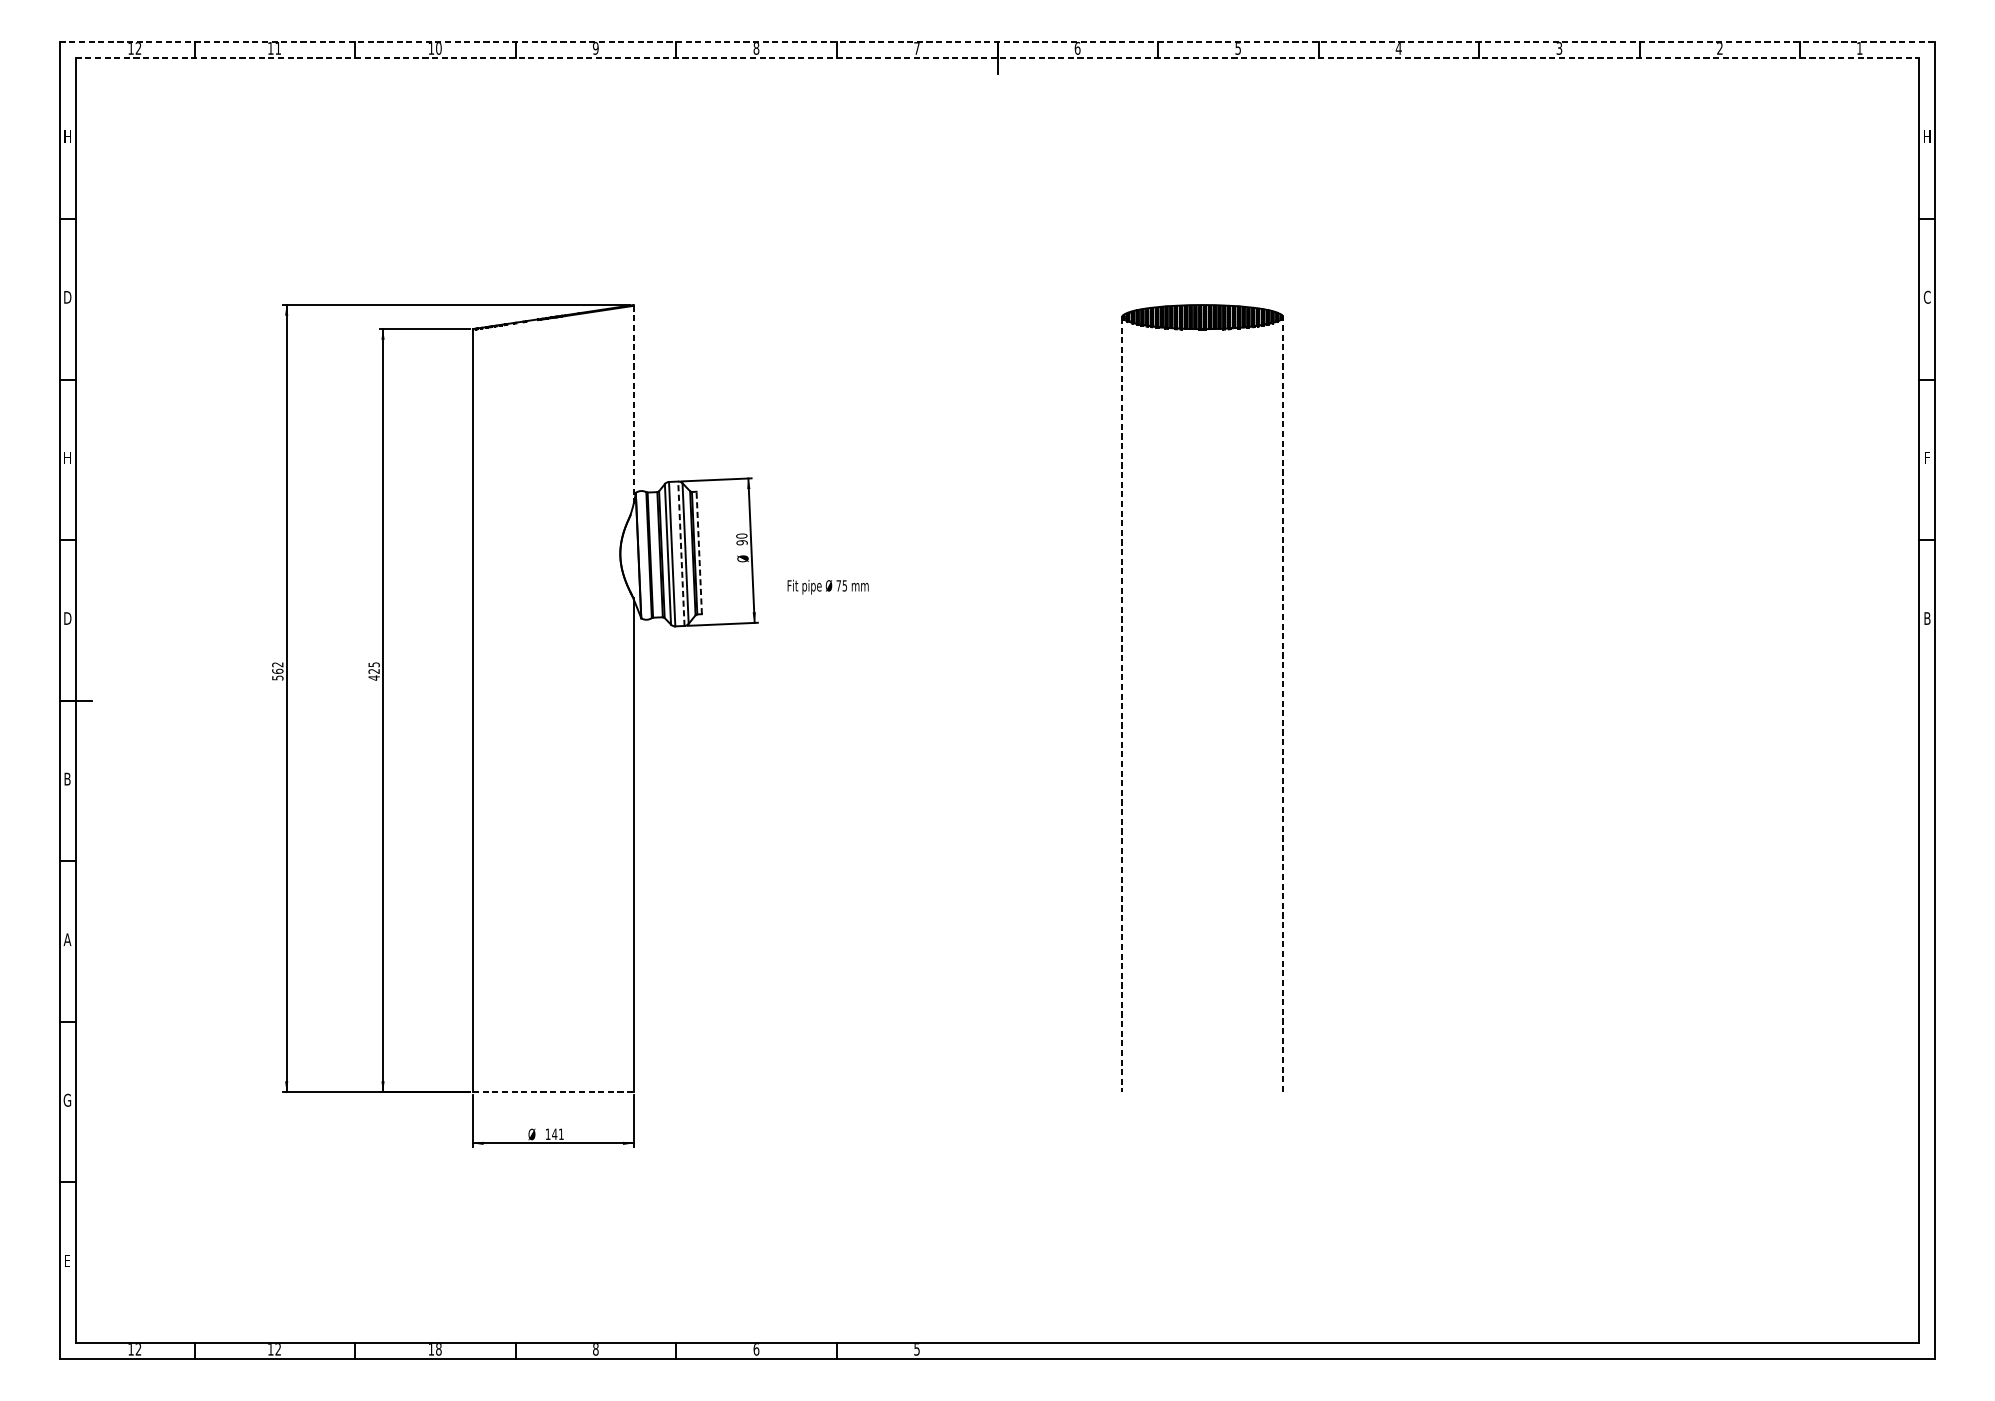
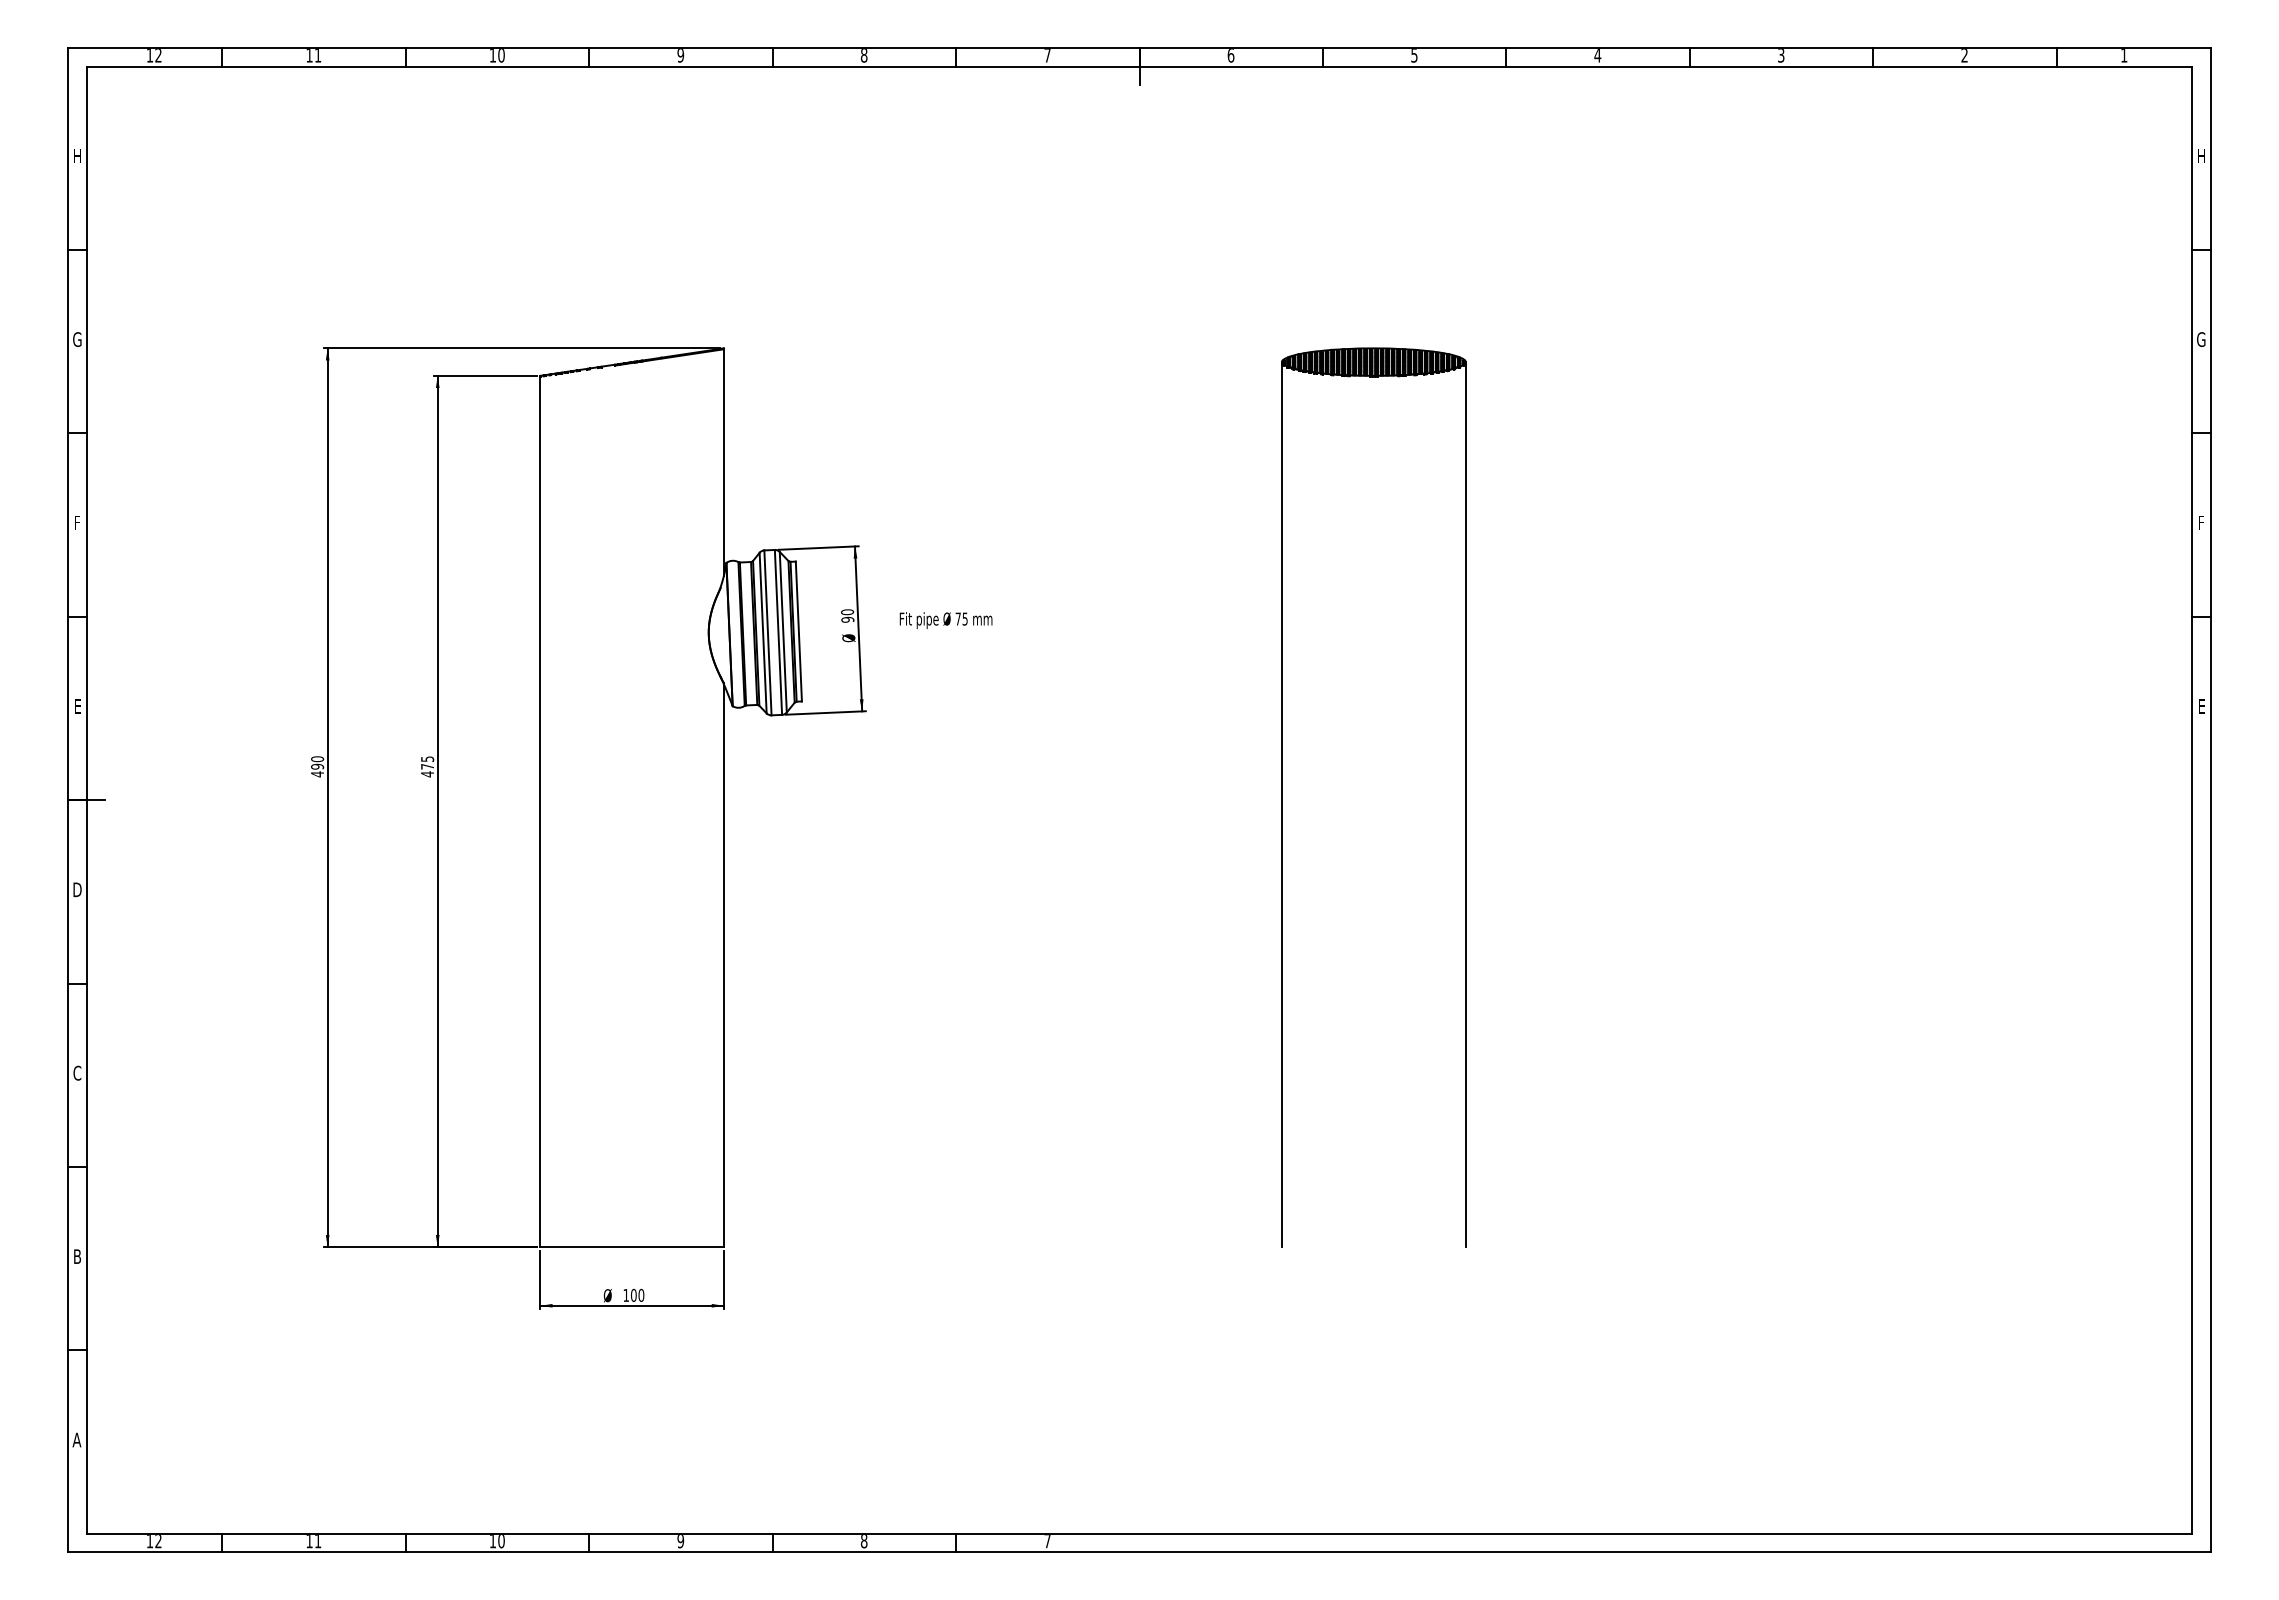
line: (998, 42) -> (1140, 48), dashed -> solid
line: (997, 58) -> (1139, 66), dashed -> solid
text: (67, 297) -> (77, 339), D -> G
text: (1927, 297) -> (2201, 339), C -> G
line: (633, 404) -> (723, 462), dashed -> solid
text: (67, 457) -> (77, 522), H -> F
line: (698, 552) -> (798, 631), dashed -> solid
line: (681, 553) -> (778, 632), dashed -> solid
text: (827, 587) -> (945, 620), moved
text: (67, 618) -> (77, 706), D -> E
text: (1927, 618) -> (2201, 706), B -> E
text: (277, 671) -> (317, 766), 562 -> 490
text: (374, 671) -> (427, 766), 425 -> 475
line: (1282, 704) -> (1465, 804), dashed -> solid
line: (1122, 705) -> (1282, 805), dashed -> solid
text: (67, 778) -> (77, 889), B -> D
text: (67, 939) -> (77, 1072), A -> C
line: (553, 1092) -> (632, 1247), dashed -> solid
text: (67, 1100) -> (77, 1256), G -> B
text: (557, 1133) -> (637, 1294), 141 -> 100
text: (66, 1260) -> (76, 1439), E -> A
text: (277, 1349) -> (317, 1541), 12 -> 11
text: (438, 1349) -> (501, 1541), 18 -> 10
text: (595, 1349) -> (680, 1541), 8 -> 9
text: (755, 1349) -> (863, 1541), 6 -> 8
text: (916, 1349) -> (1047, 1541), 5 -> 7

